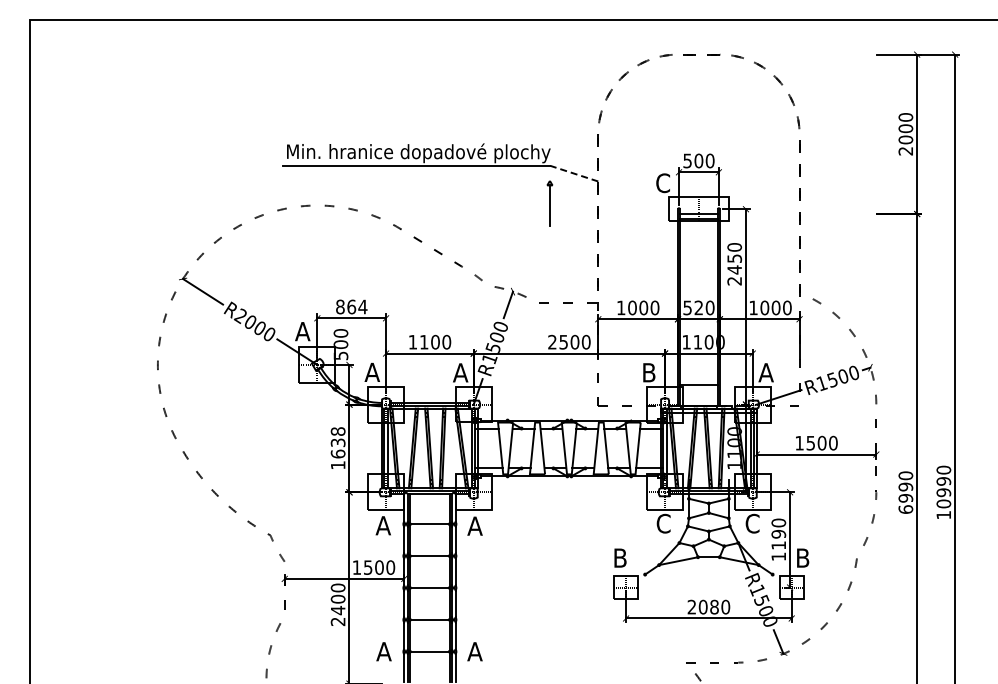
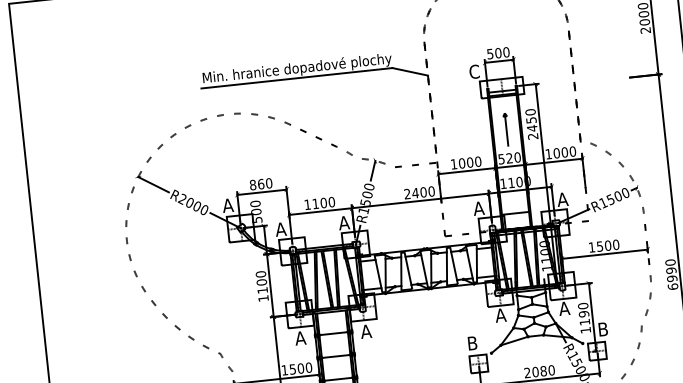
line: (573, 173) -> (409, 71), dashed -> solid
part: (549, 203) -> (506, 129), moved
text: (362, 306) -> (268, 183), 864 -> 860
text: (563, 342) -> (415, 193), 2500 -> 2400
text: (648, 372) -> (478, 208), B -> A
text: (337, 442) -> (261, 282), 1638 -> 1100
text: (663, 523) -> (500, 315), C -> A
text: (751, 523) -> (563, 308), C -> A

